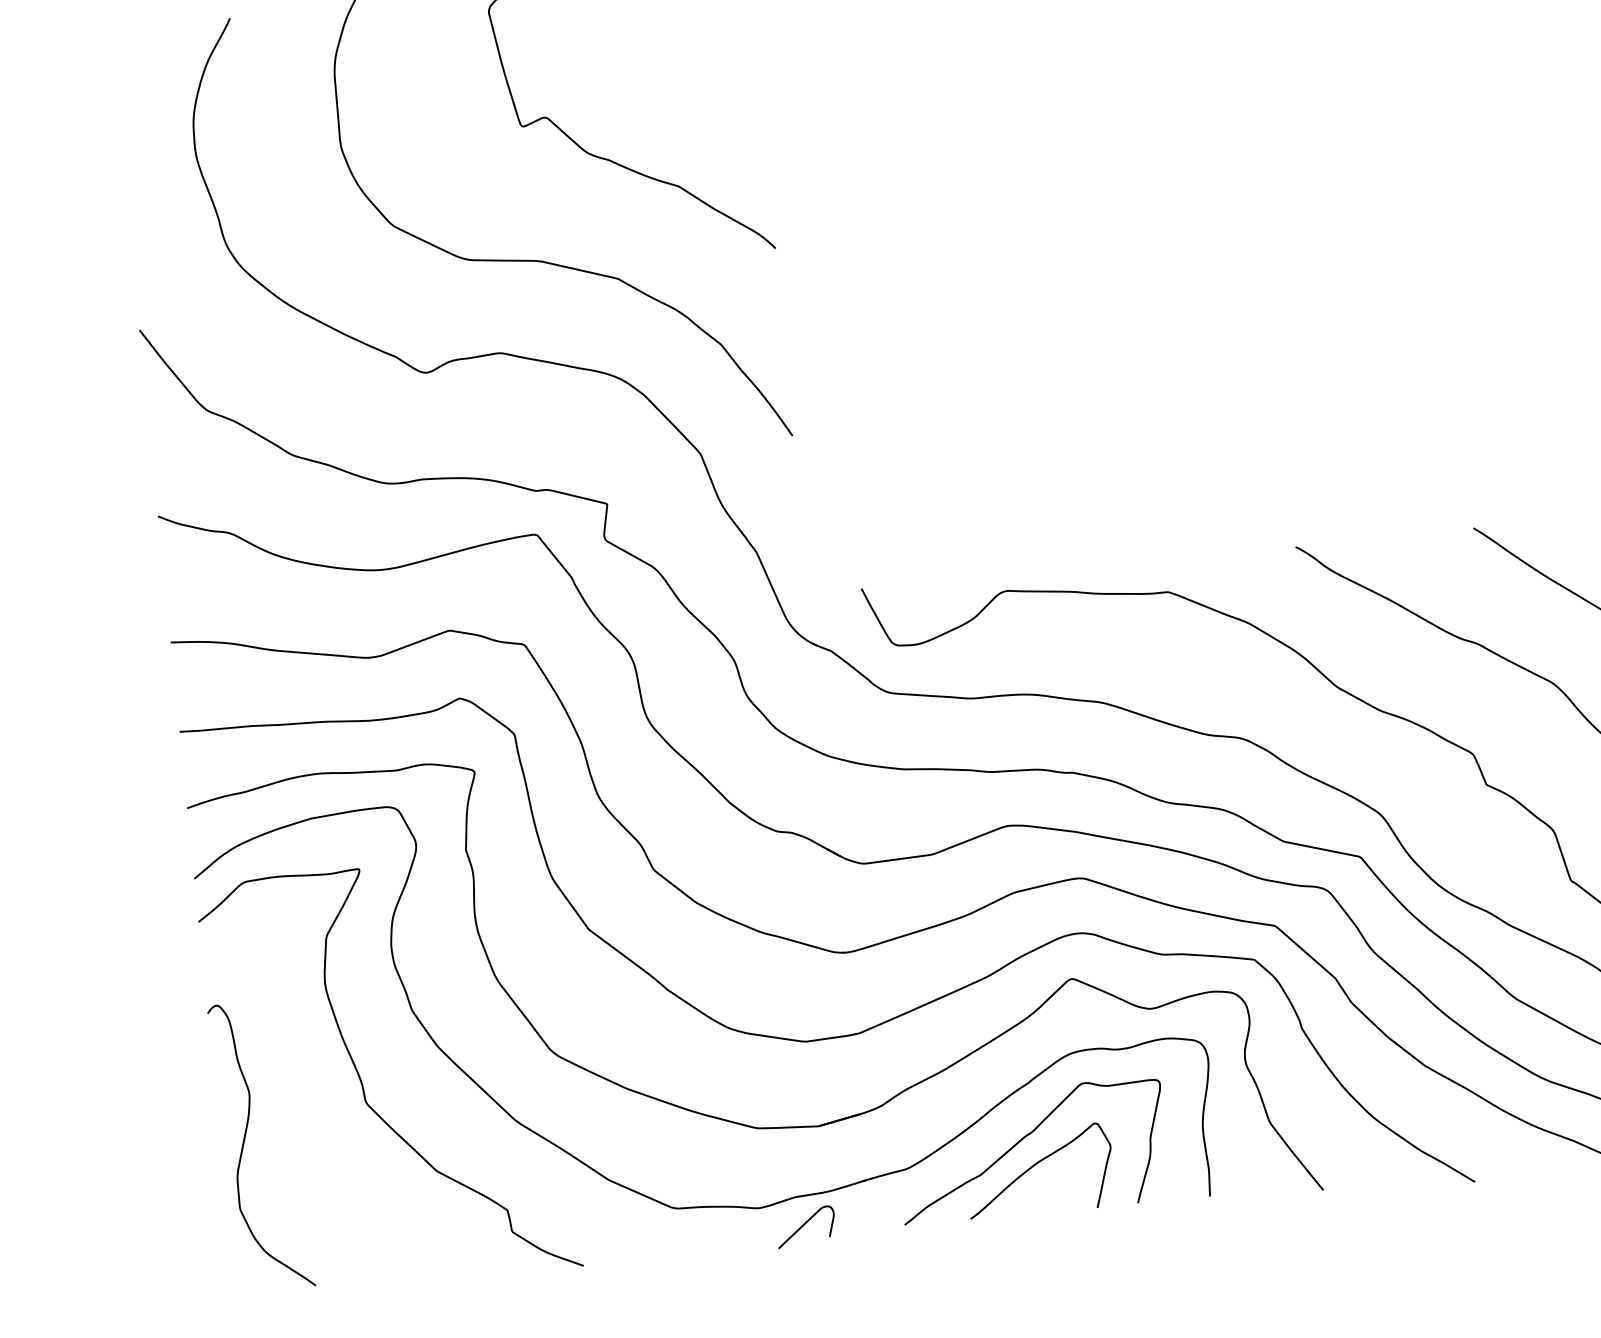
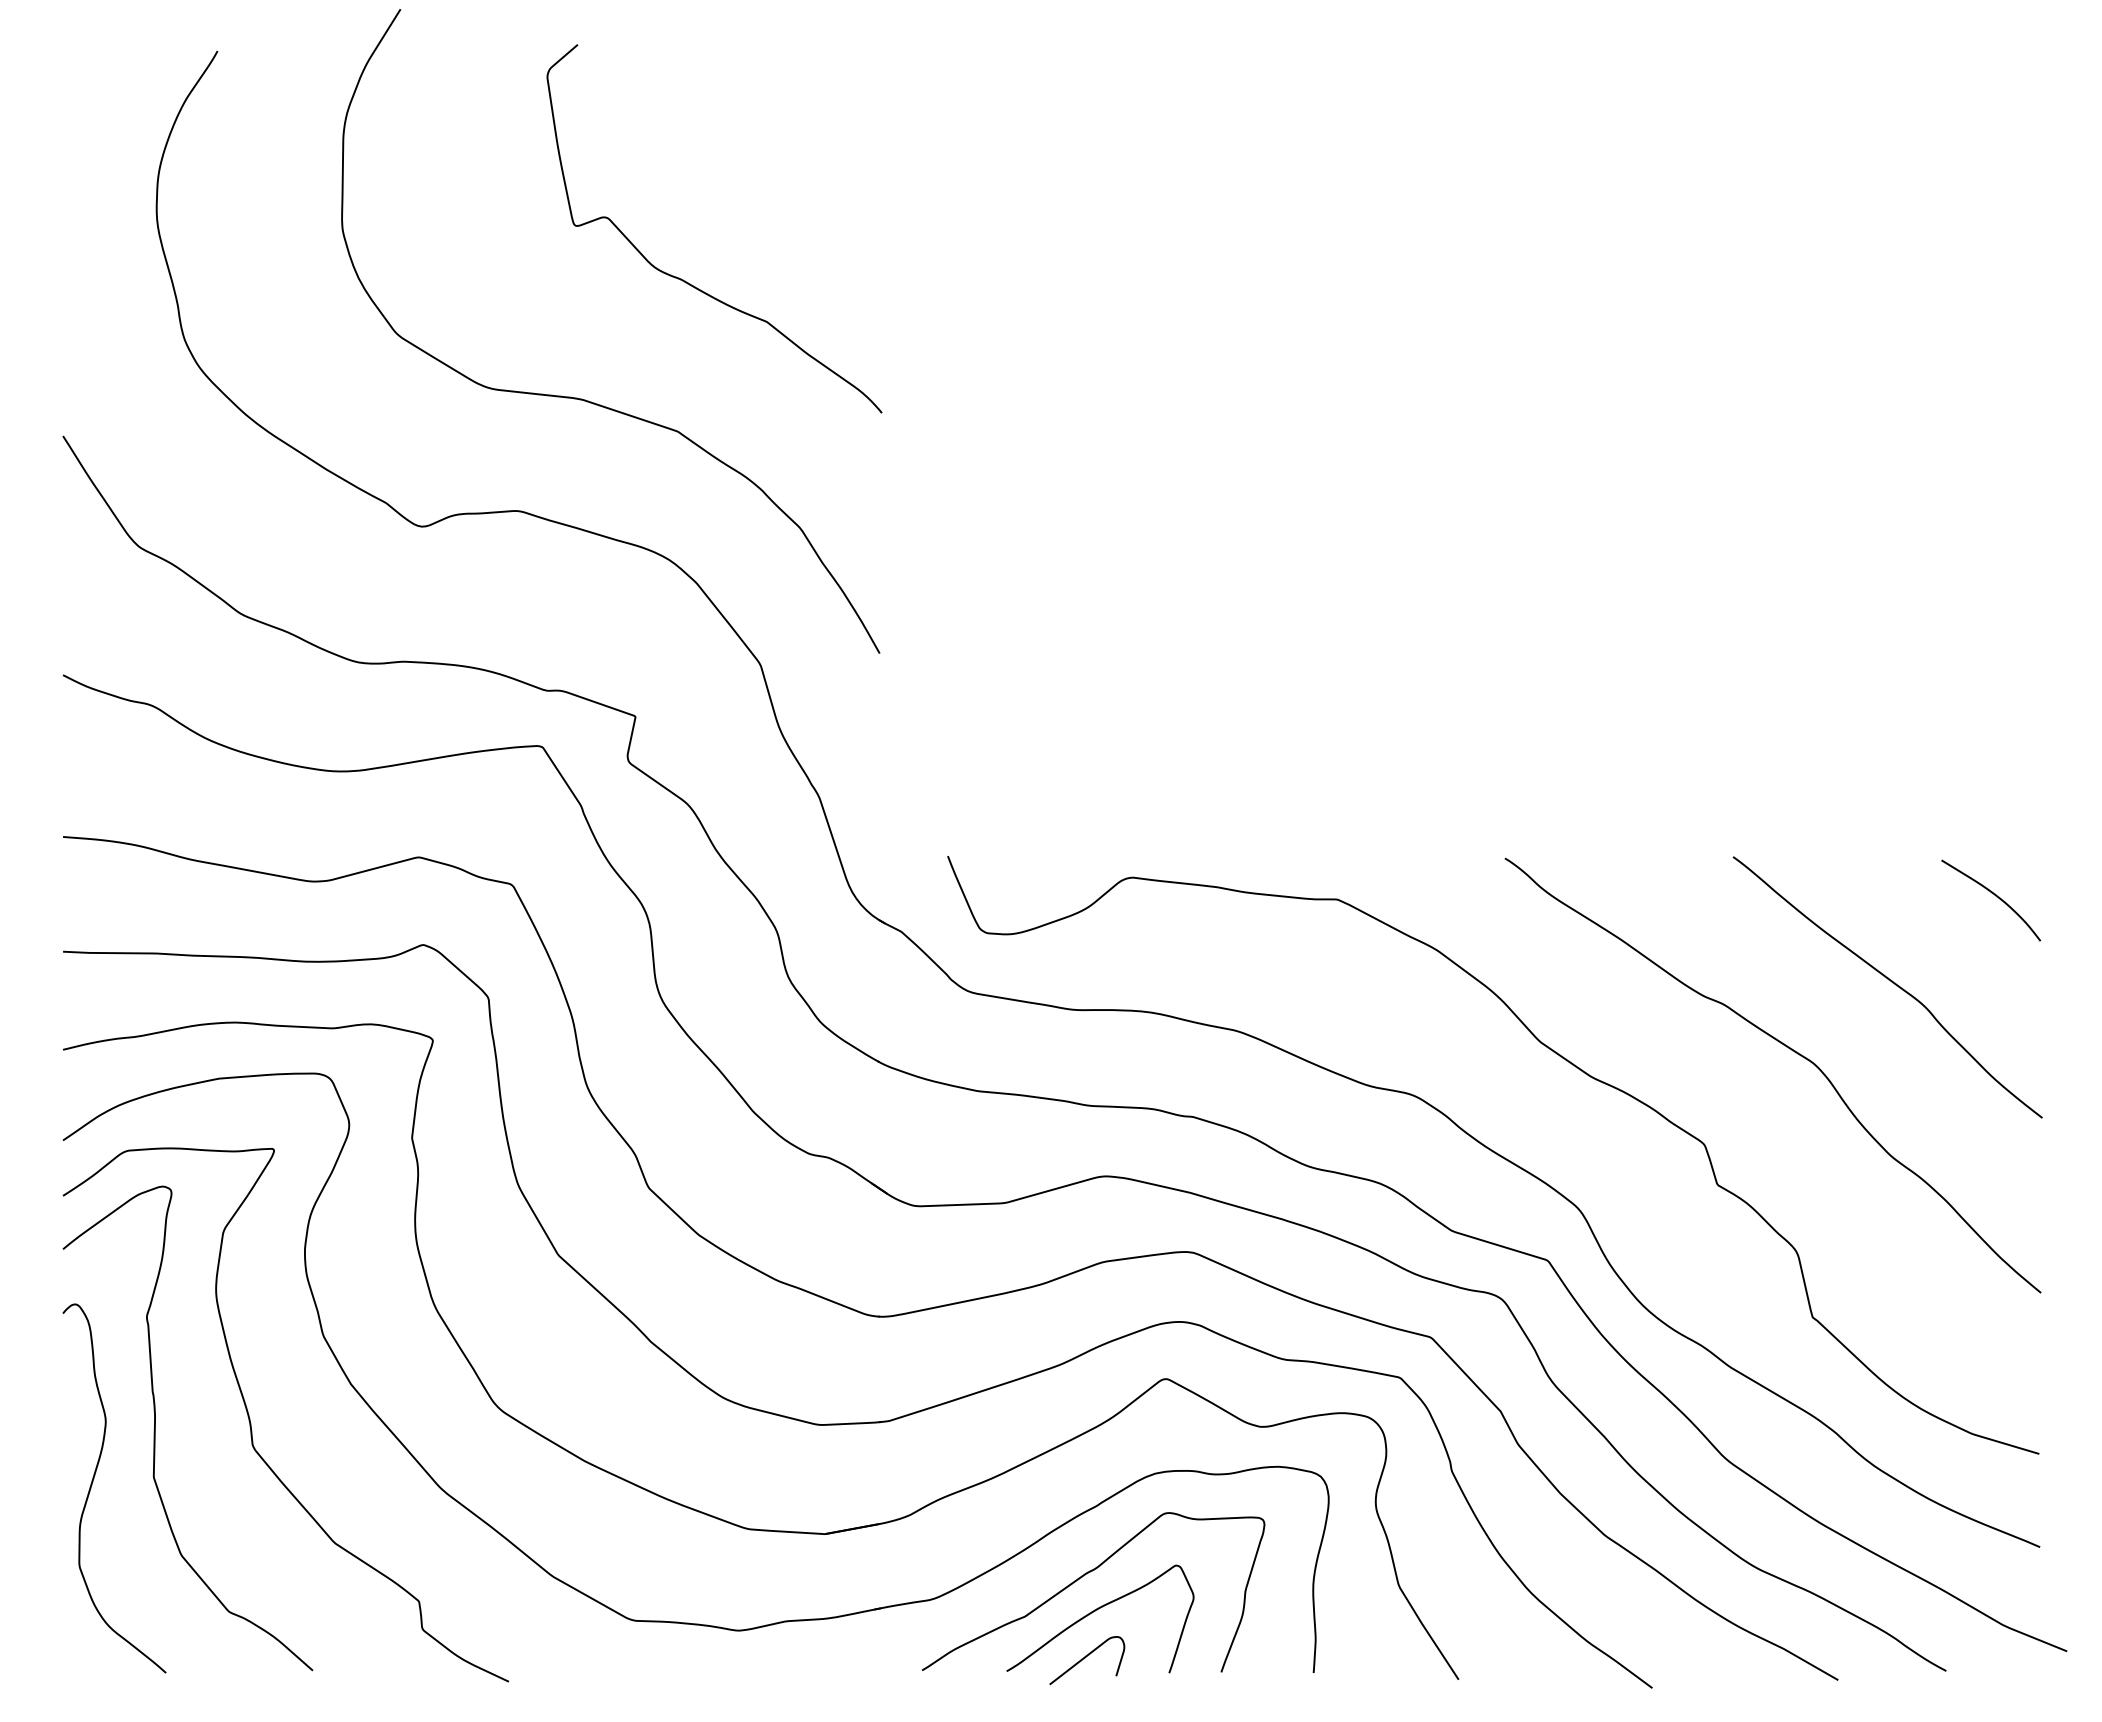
curve: (288, 1096) -> (155, 1428), added
curve: (804, 1225) -> (1085, 1658), moved

